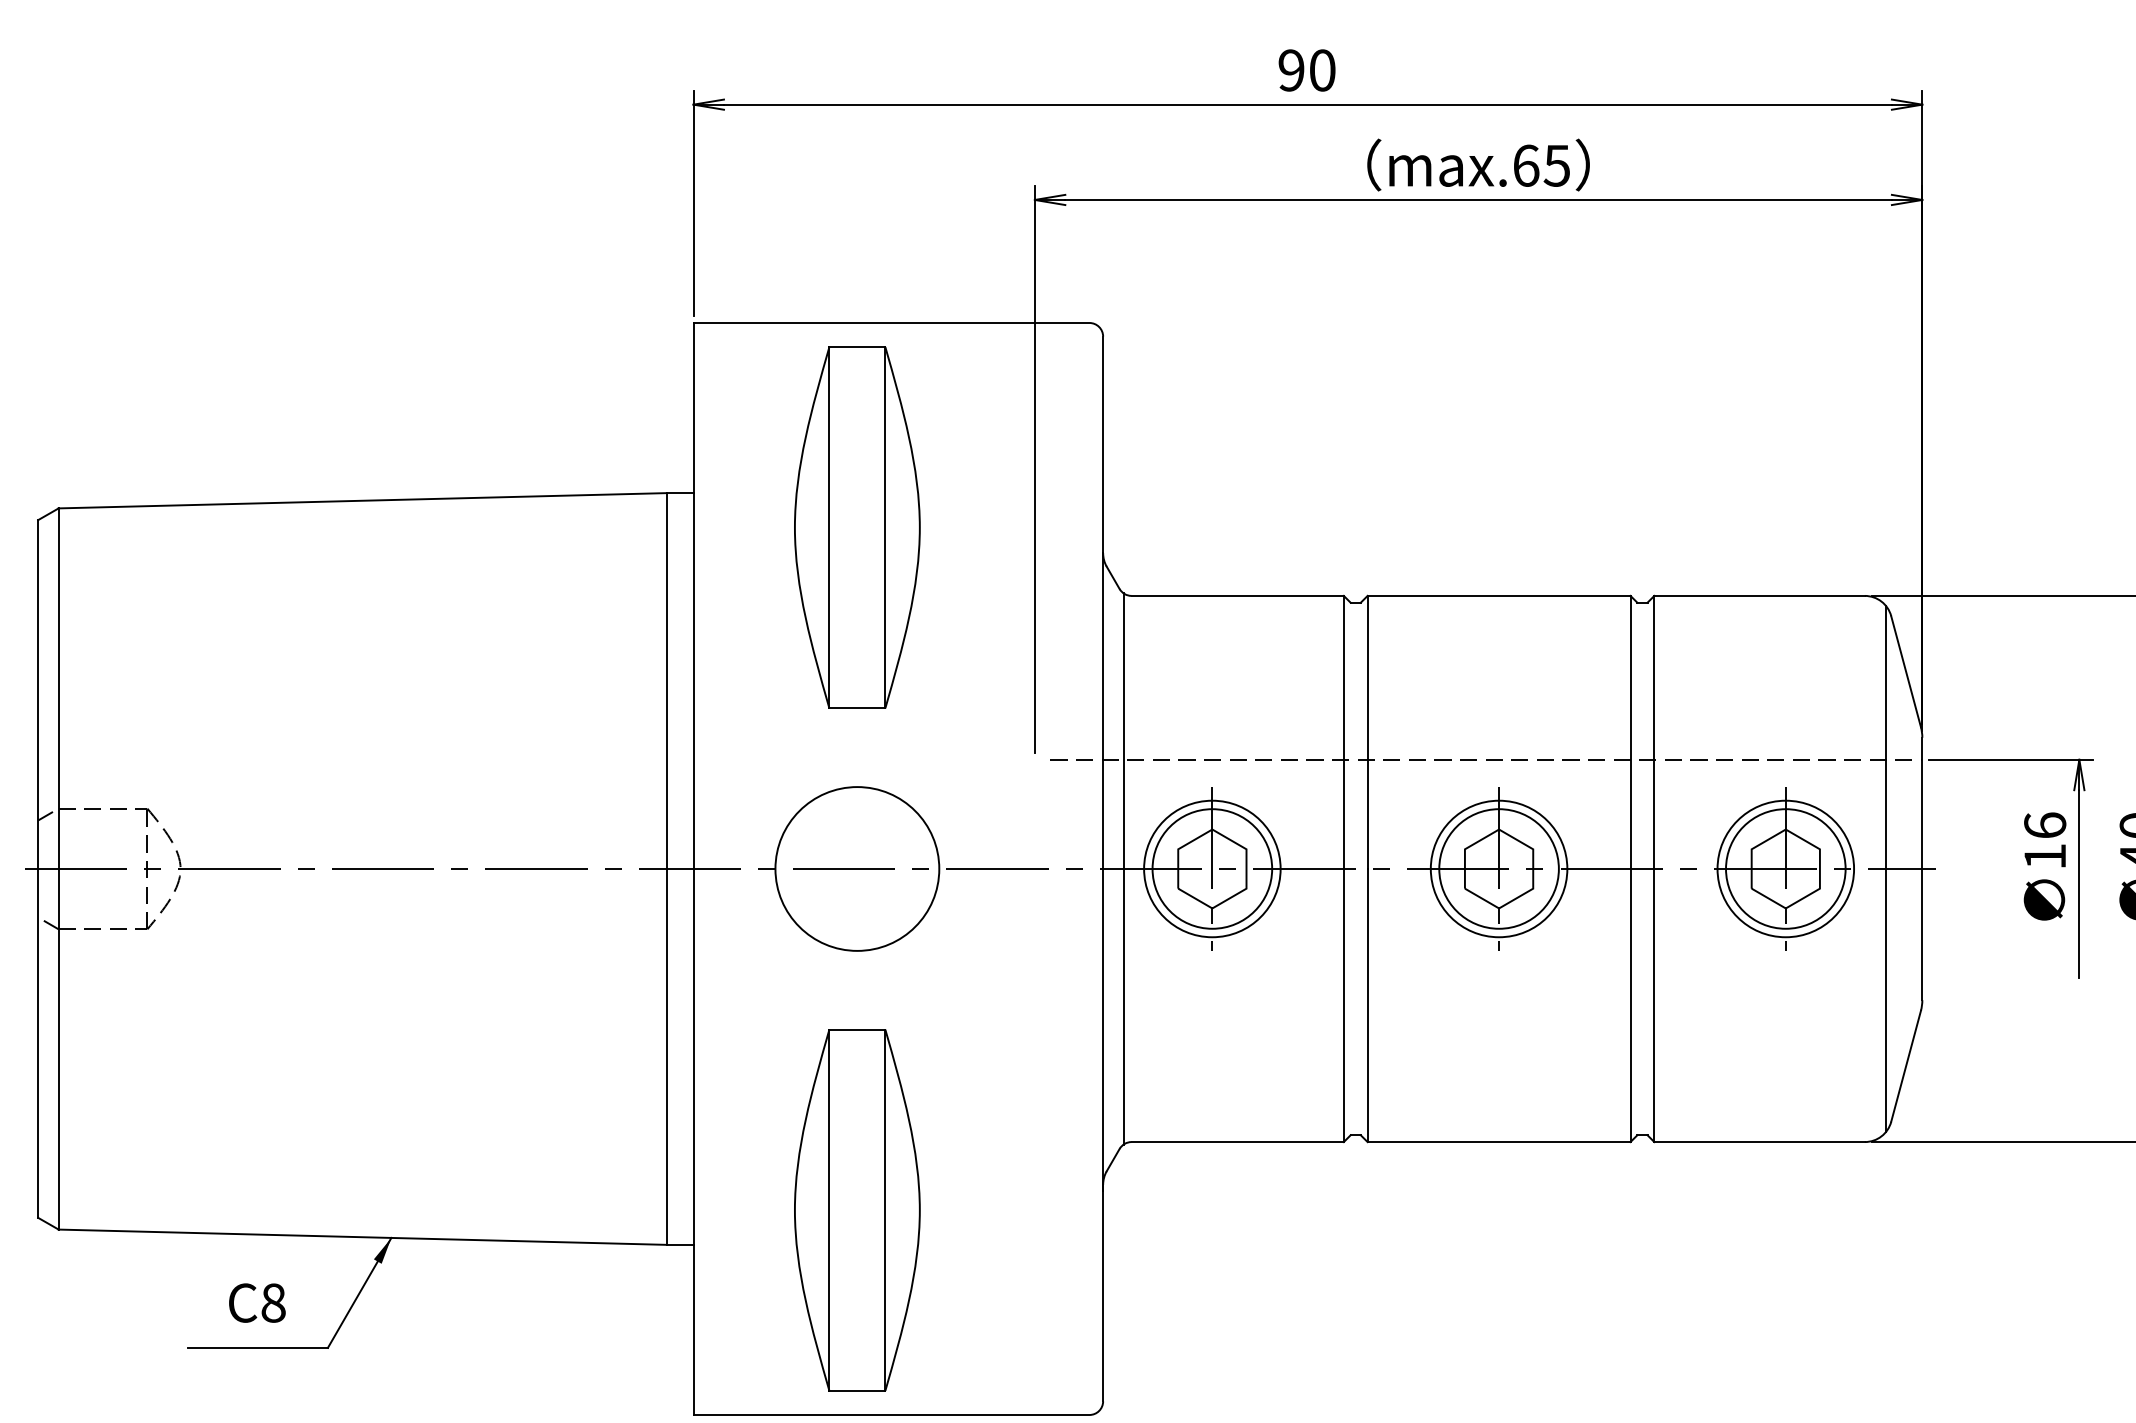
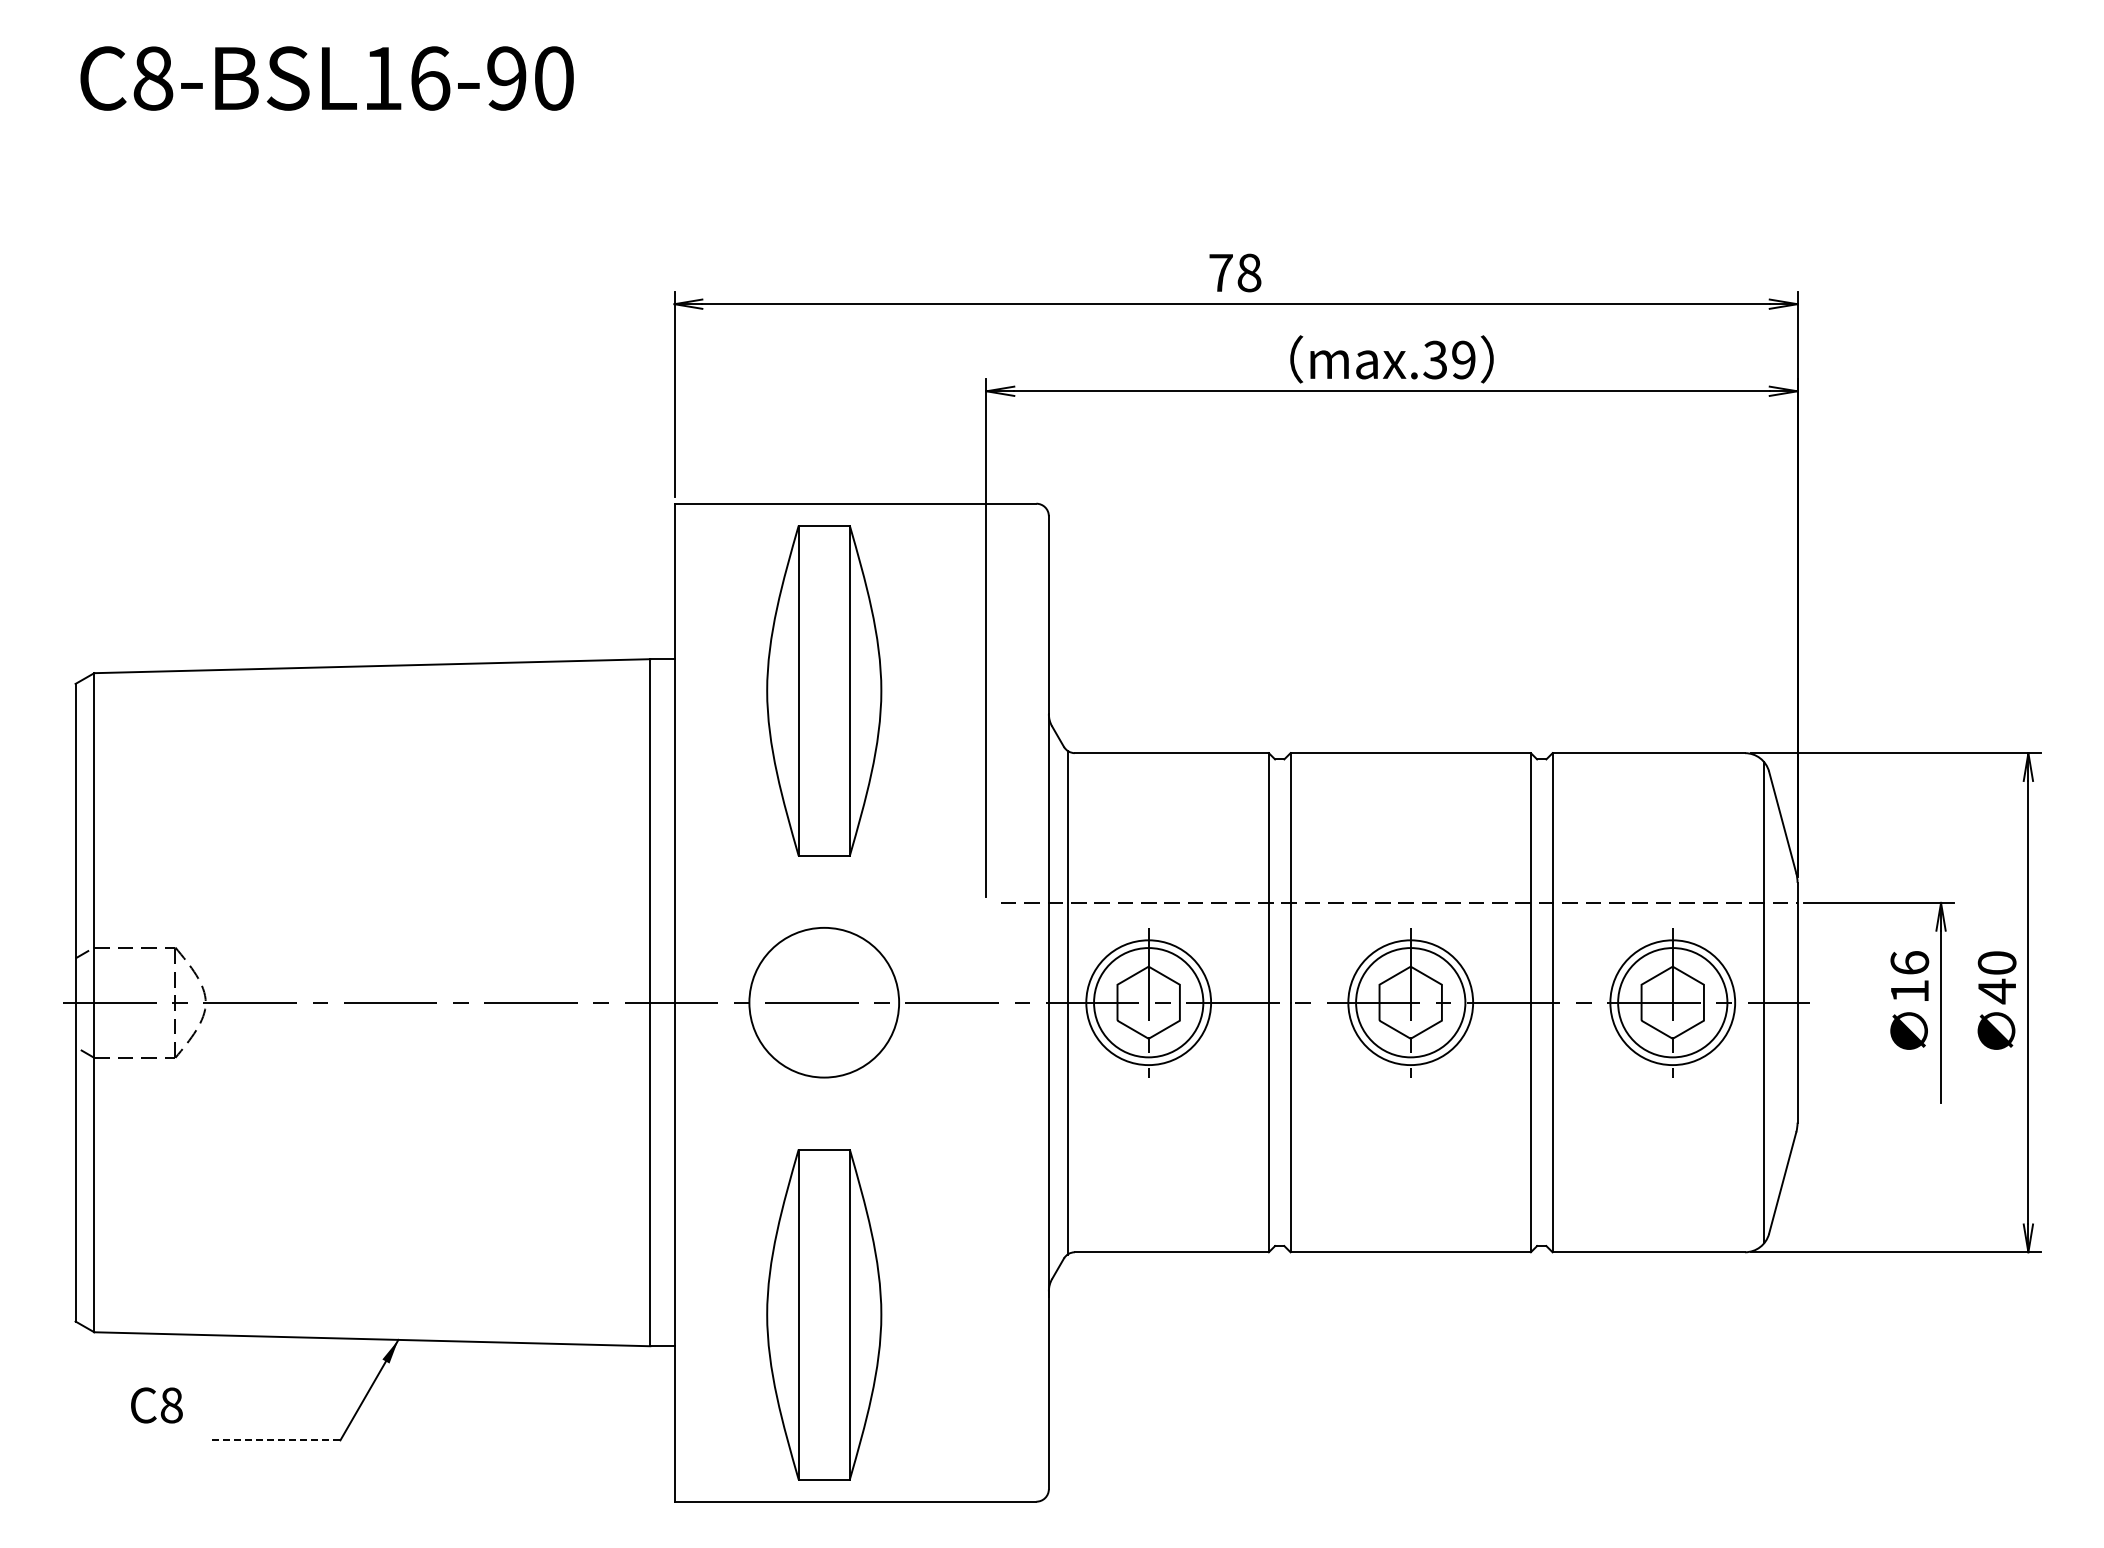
text: (1307, 69) -> (1235, 272), 90 -> 78
text: (1541, 165) -> (1449, 359), max.65 -> max.39
text: (256, 1303) -> (156, 1405), moved
line: (256, 1348) -> (275, 1440), solid -> dashed

